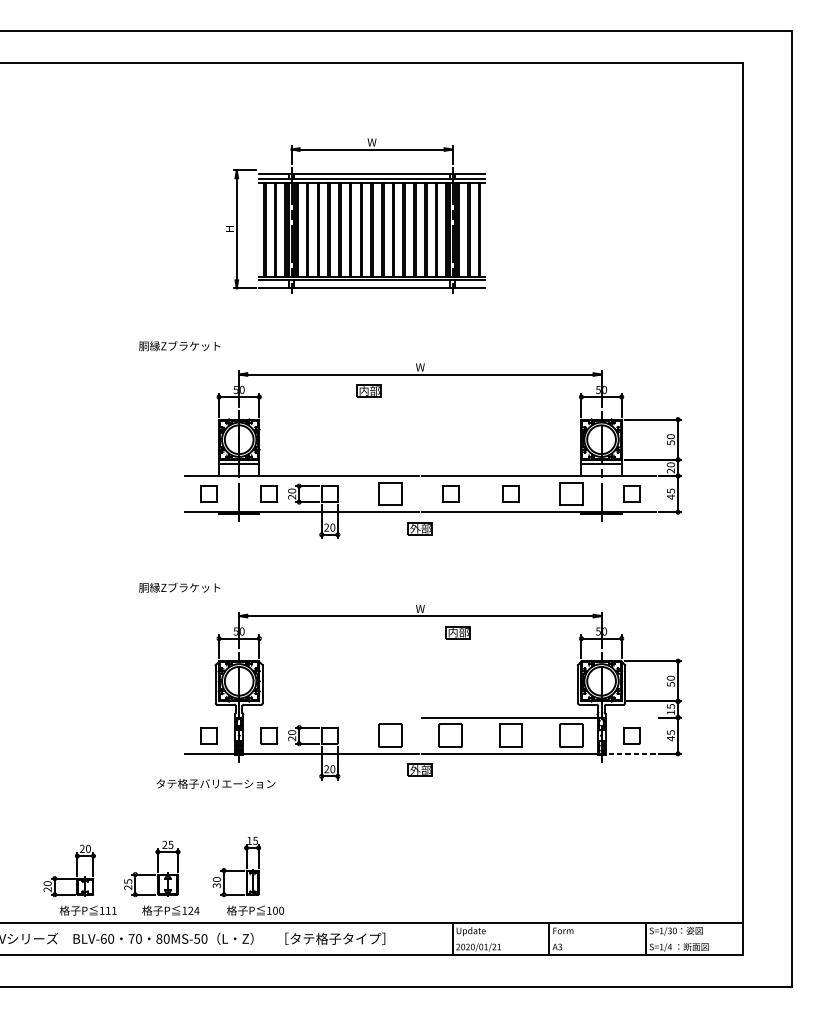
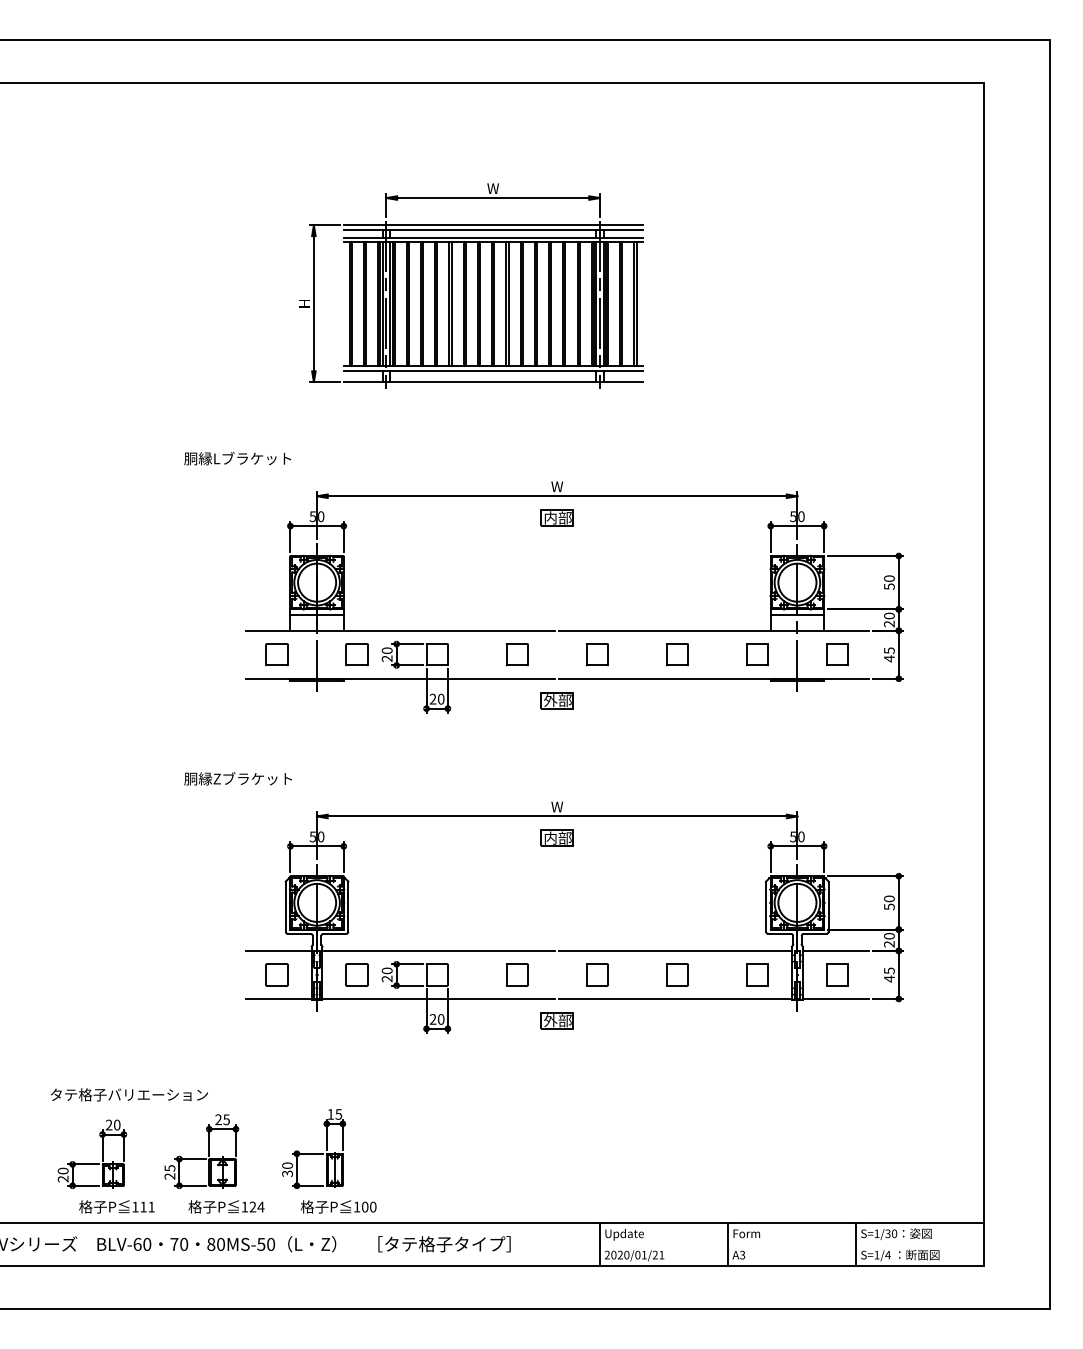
line: (371, 170) -> (492, 225), added
text: (190, 346) -> (252, 458), 胴縁Zブラケット -> 胴縁Lブラケット
part: (368, 390) -> (556, 517), moved
part: (389, 493) -> (516, 654), size x0.71
part: (571, 493) -> (757, 654), size x0.71
part: (457, 631) -> (556, 837), moved
text: (671, 709) -> (889, 940), 15 -> 20
line: (210, 717) -> (278, 950), added
line: (330, 717) -> (438, 950), added
line: (630, 717) -> (835, 950), added
part: (389, 735) -> (516, 974), size x0.71
part: (449, 735) -> (596, 974), size x0.71
part: (511, 735) -> (677, 974), size x0.71
part: (571, 735) -> (757, 974), size x0.71
line: (630, 753) -> (835, 998), dashed -> solid
text: (215, 783) -> (128, 1094), moved

